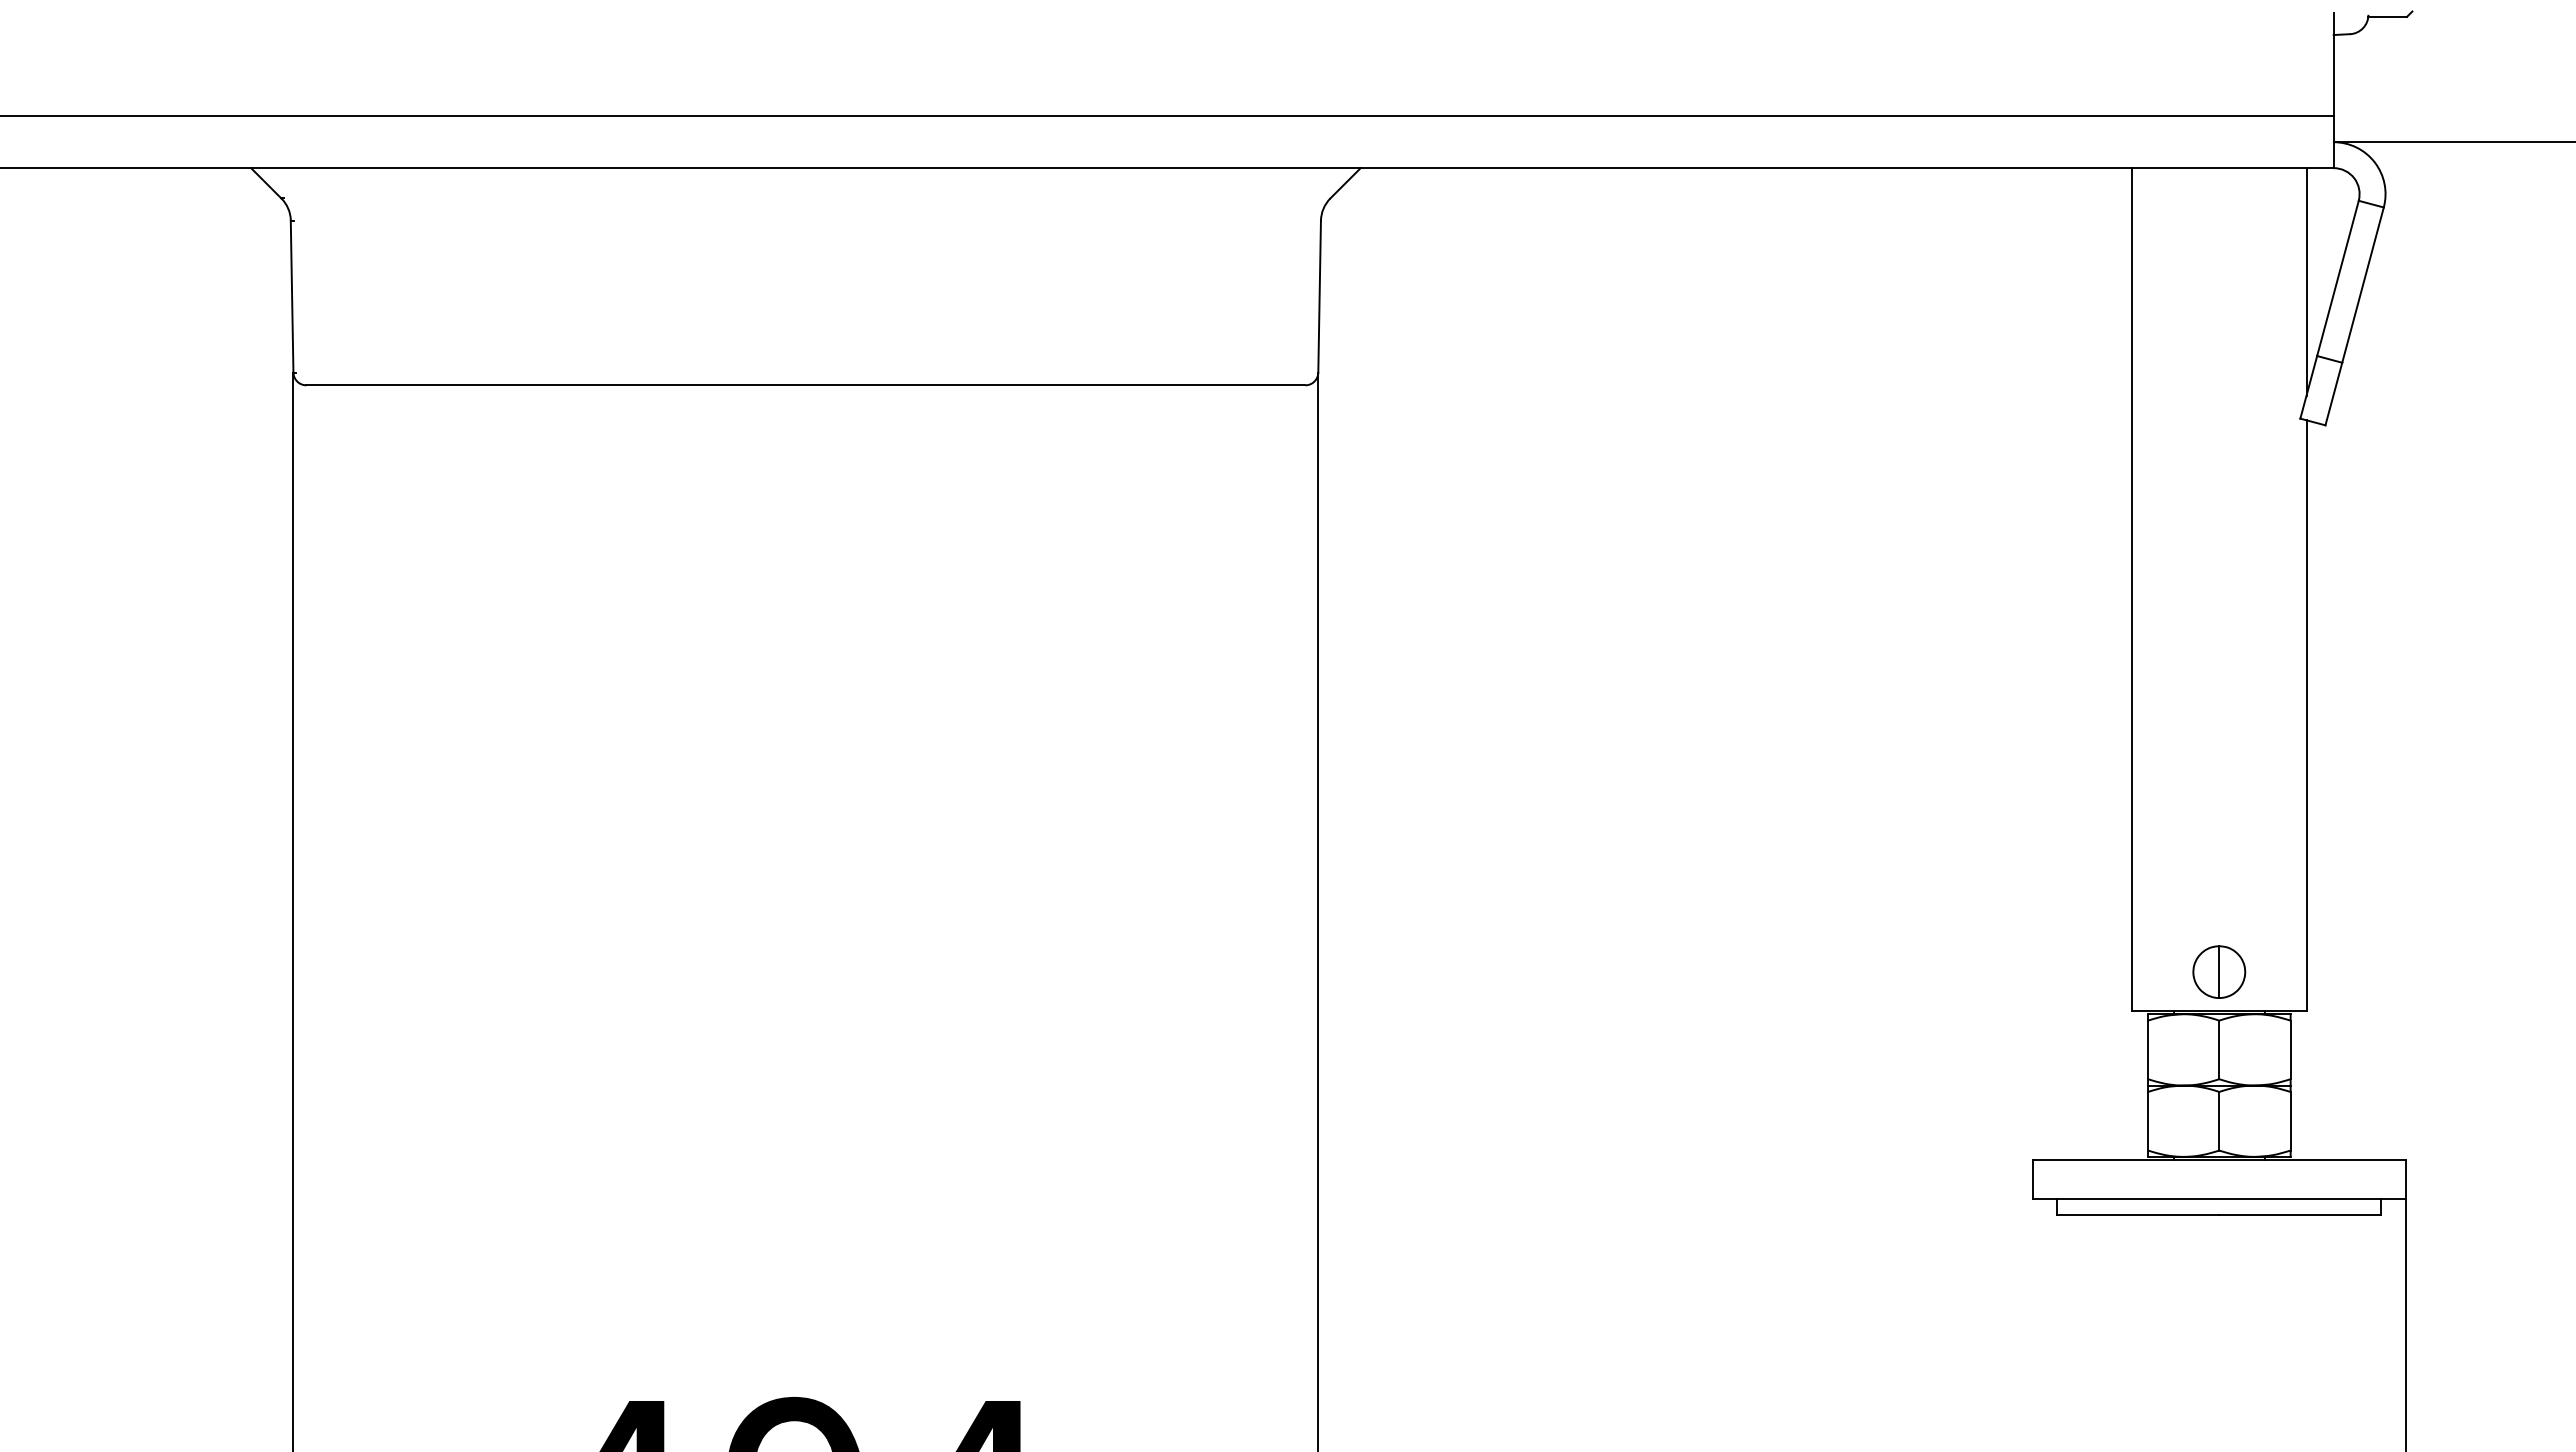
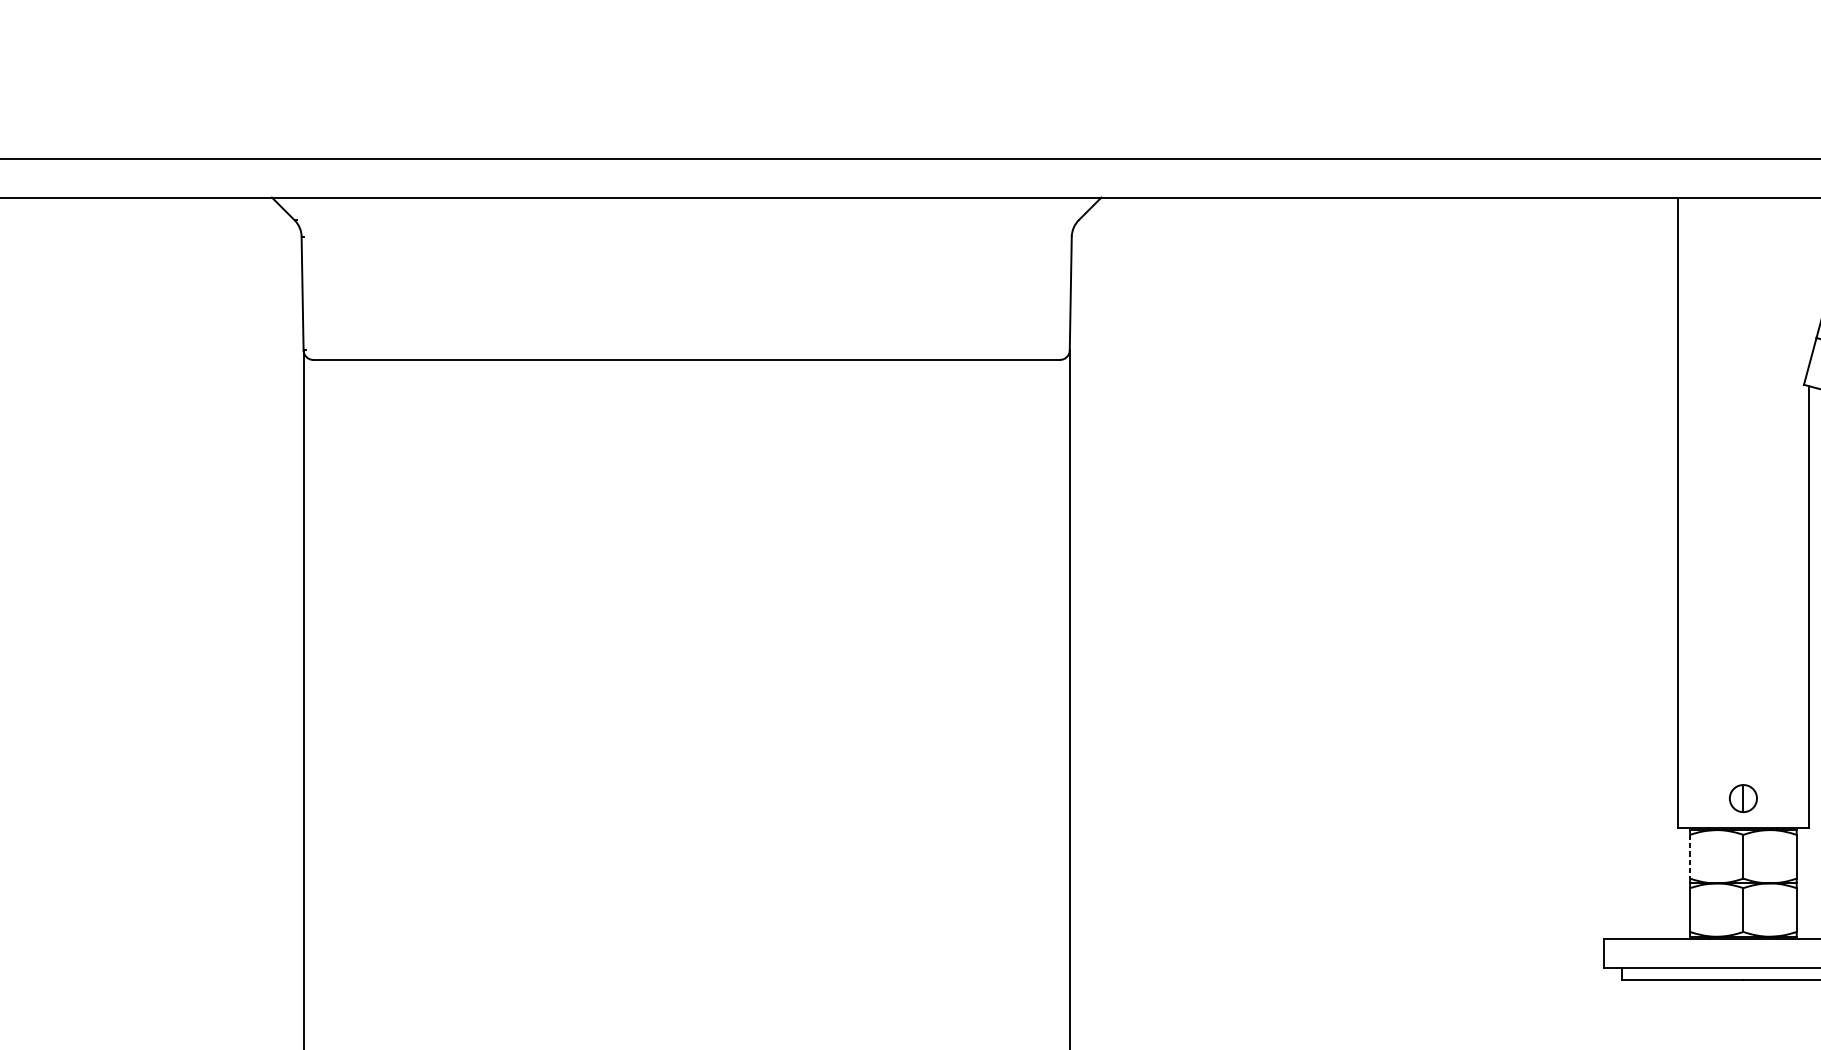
line: (2306, 281) -> (1808, 282), removed
part: (2219, 971) -> (1743, 798), size x0.7
line: (2148, 1050) -> (1690, 857), solid -> dashed

